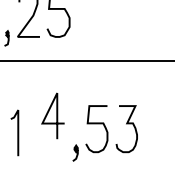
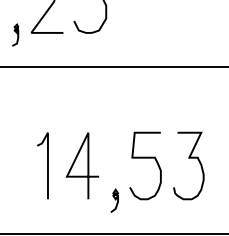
line: (56, 115) -> (87, 165), moved
line: (17, 132) -> (46, 165), moved

